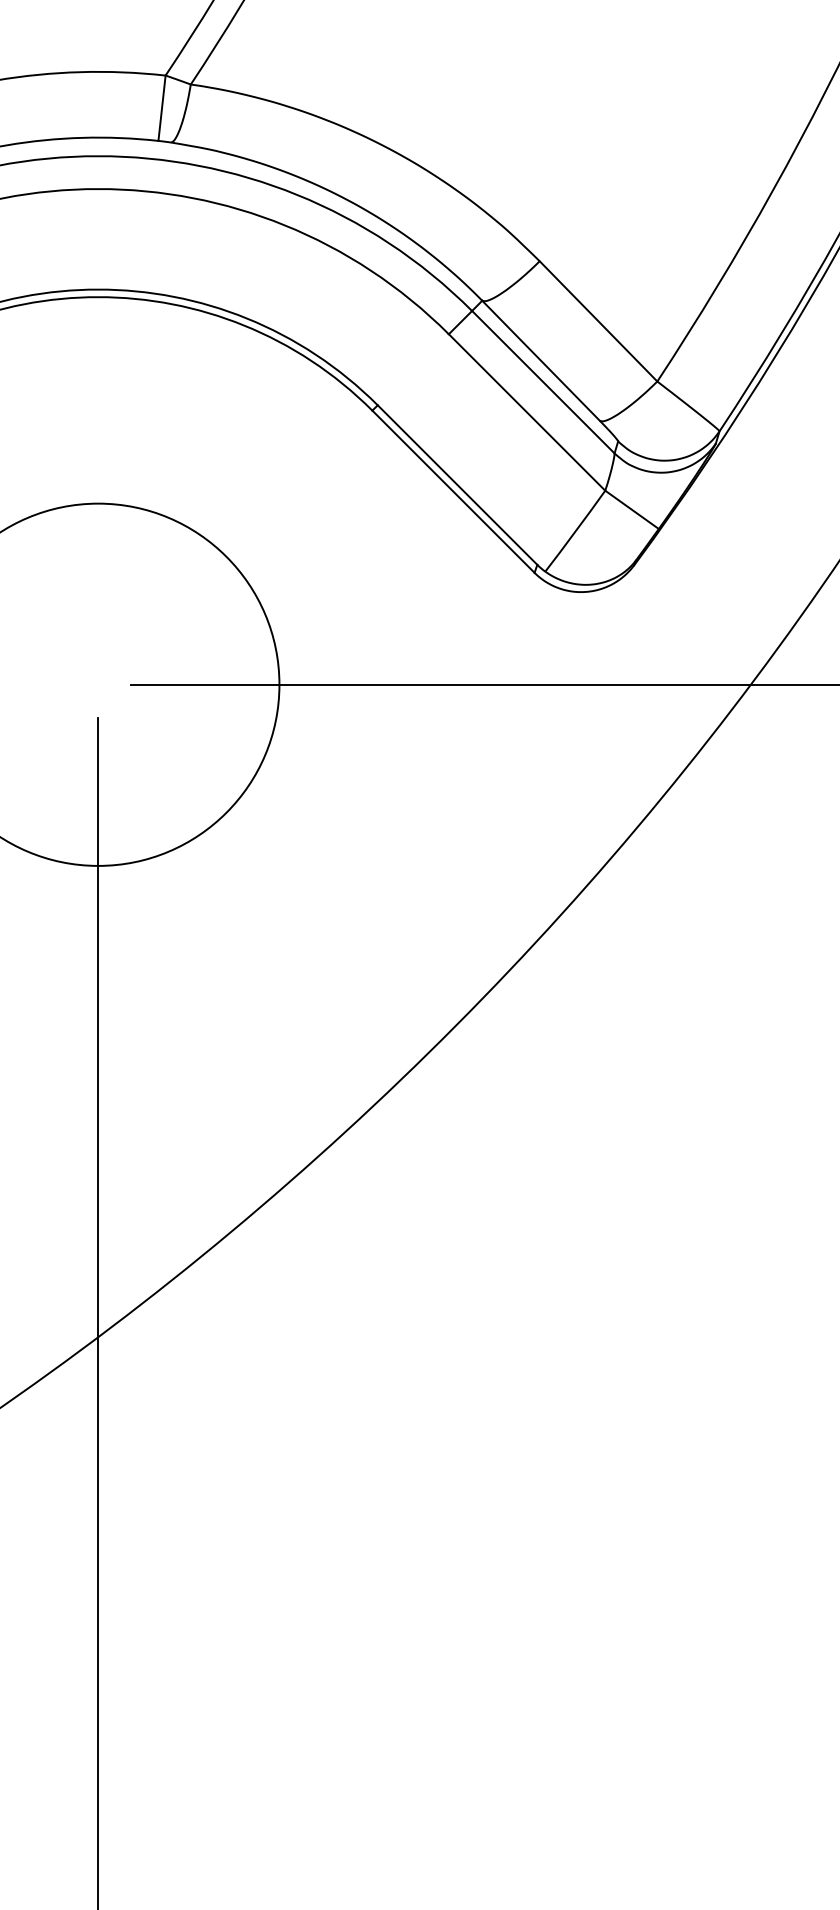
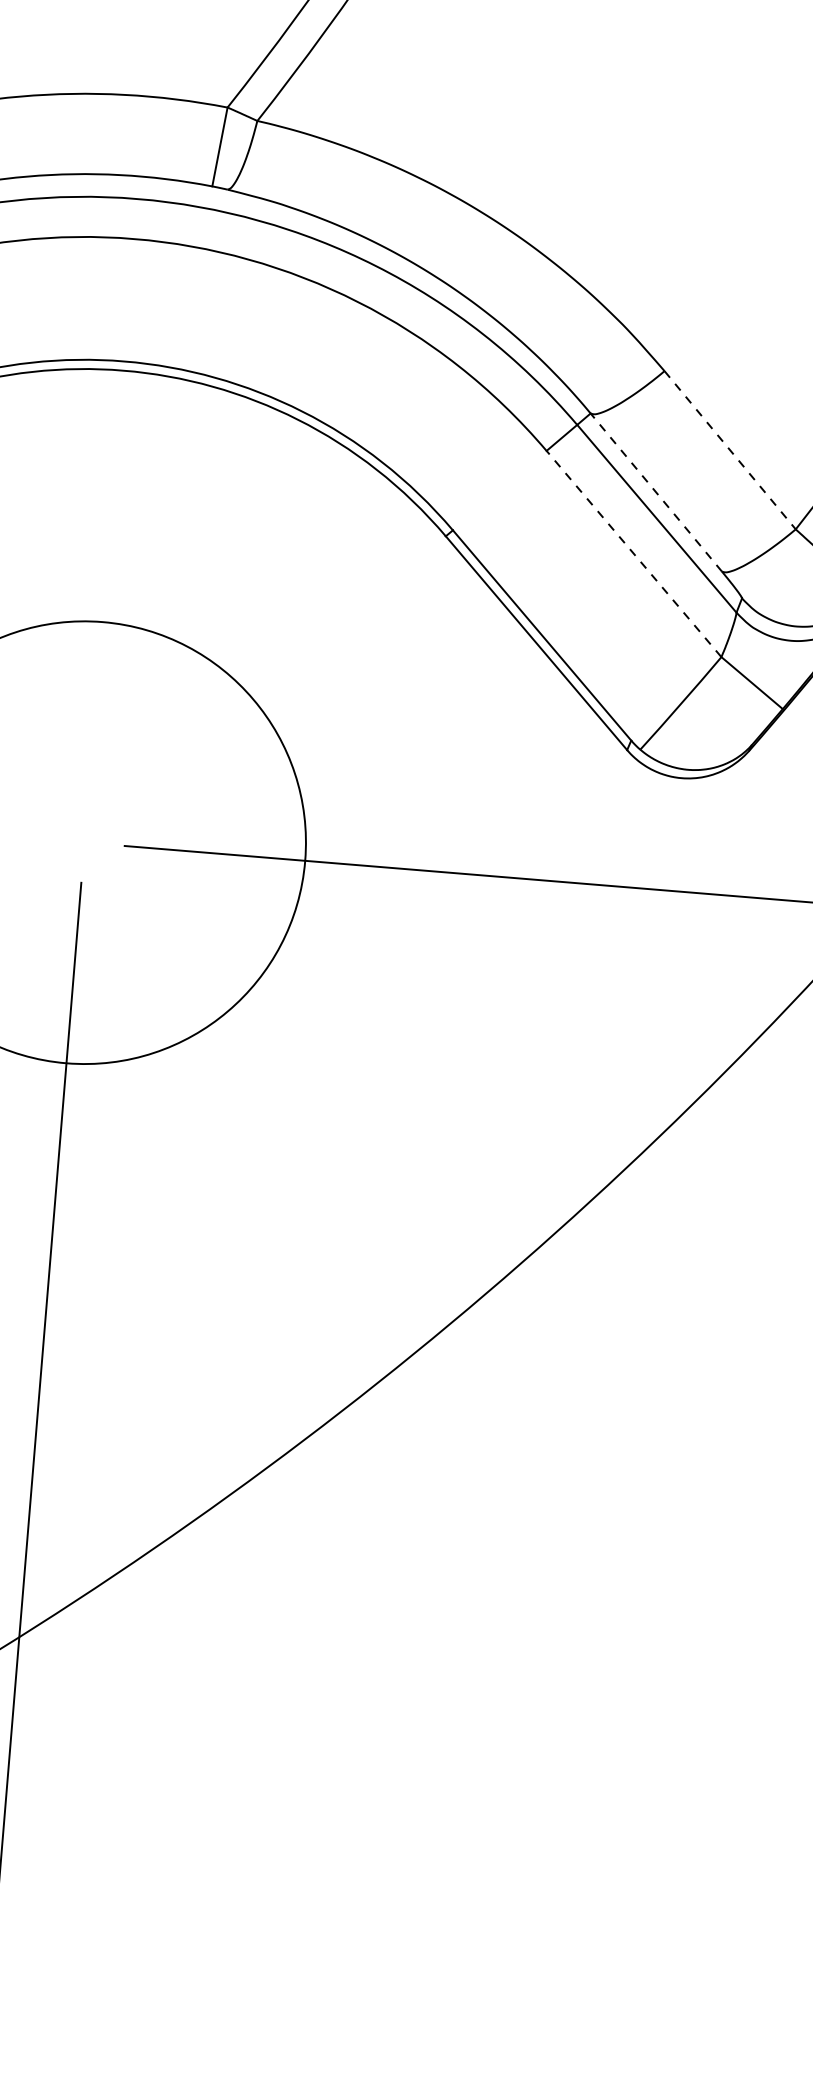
line: (598, 321) -> (730, 450), solid -> dashed
line: (540, 360) -> (655, 492), solid -> dashed
line: (527, 412) -> (634, 554), solid -> dashed

